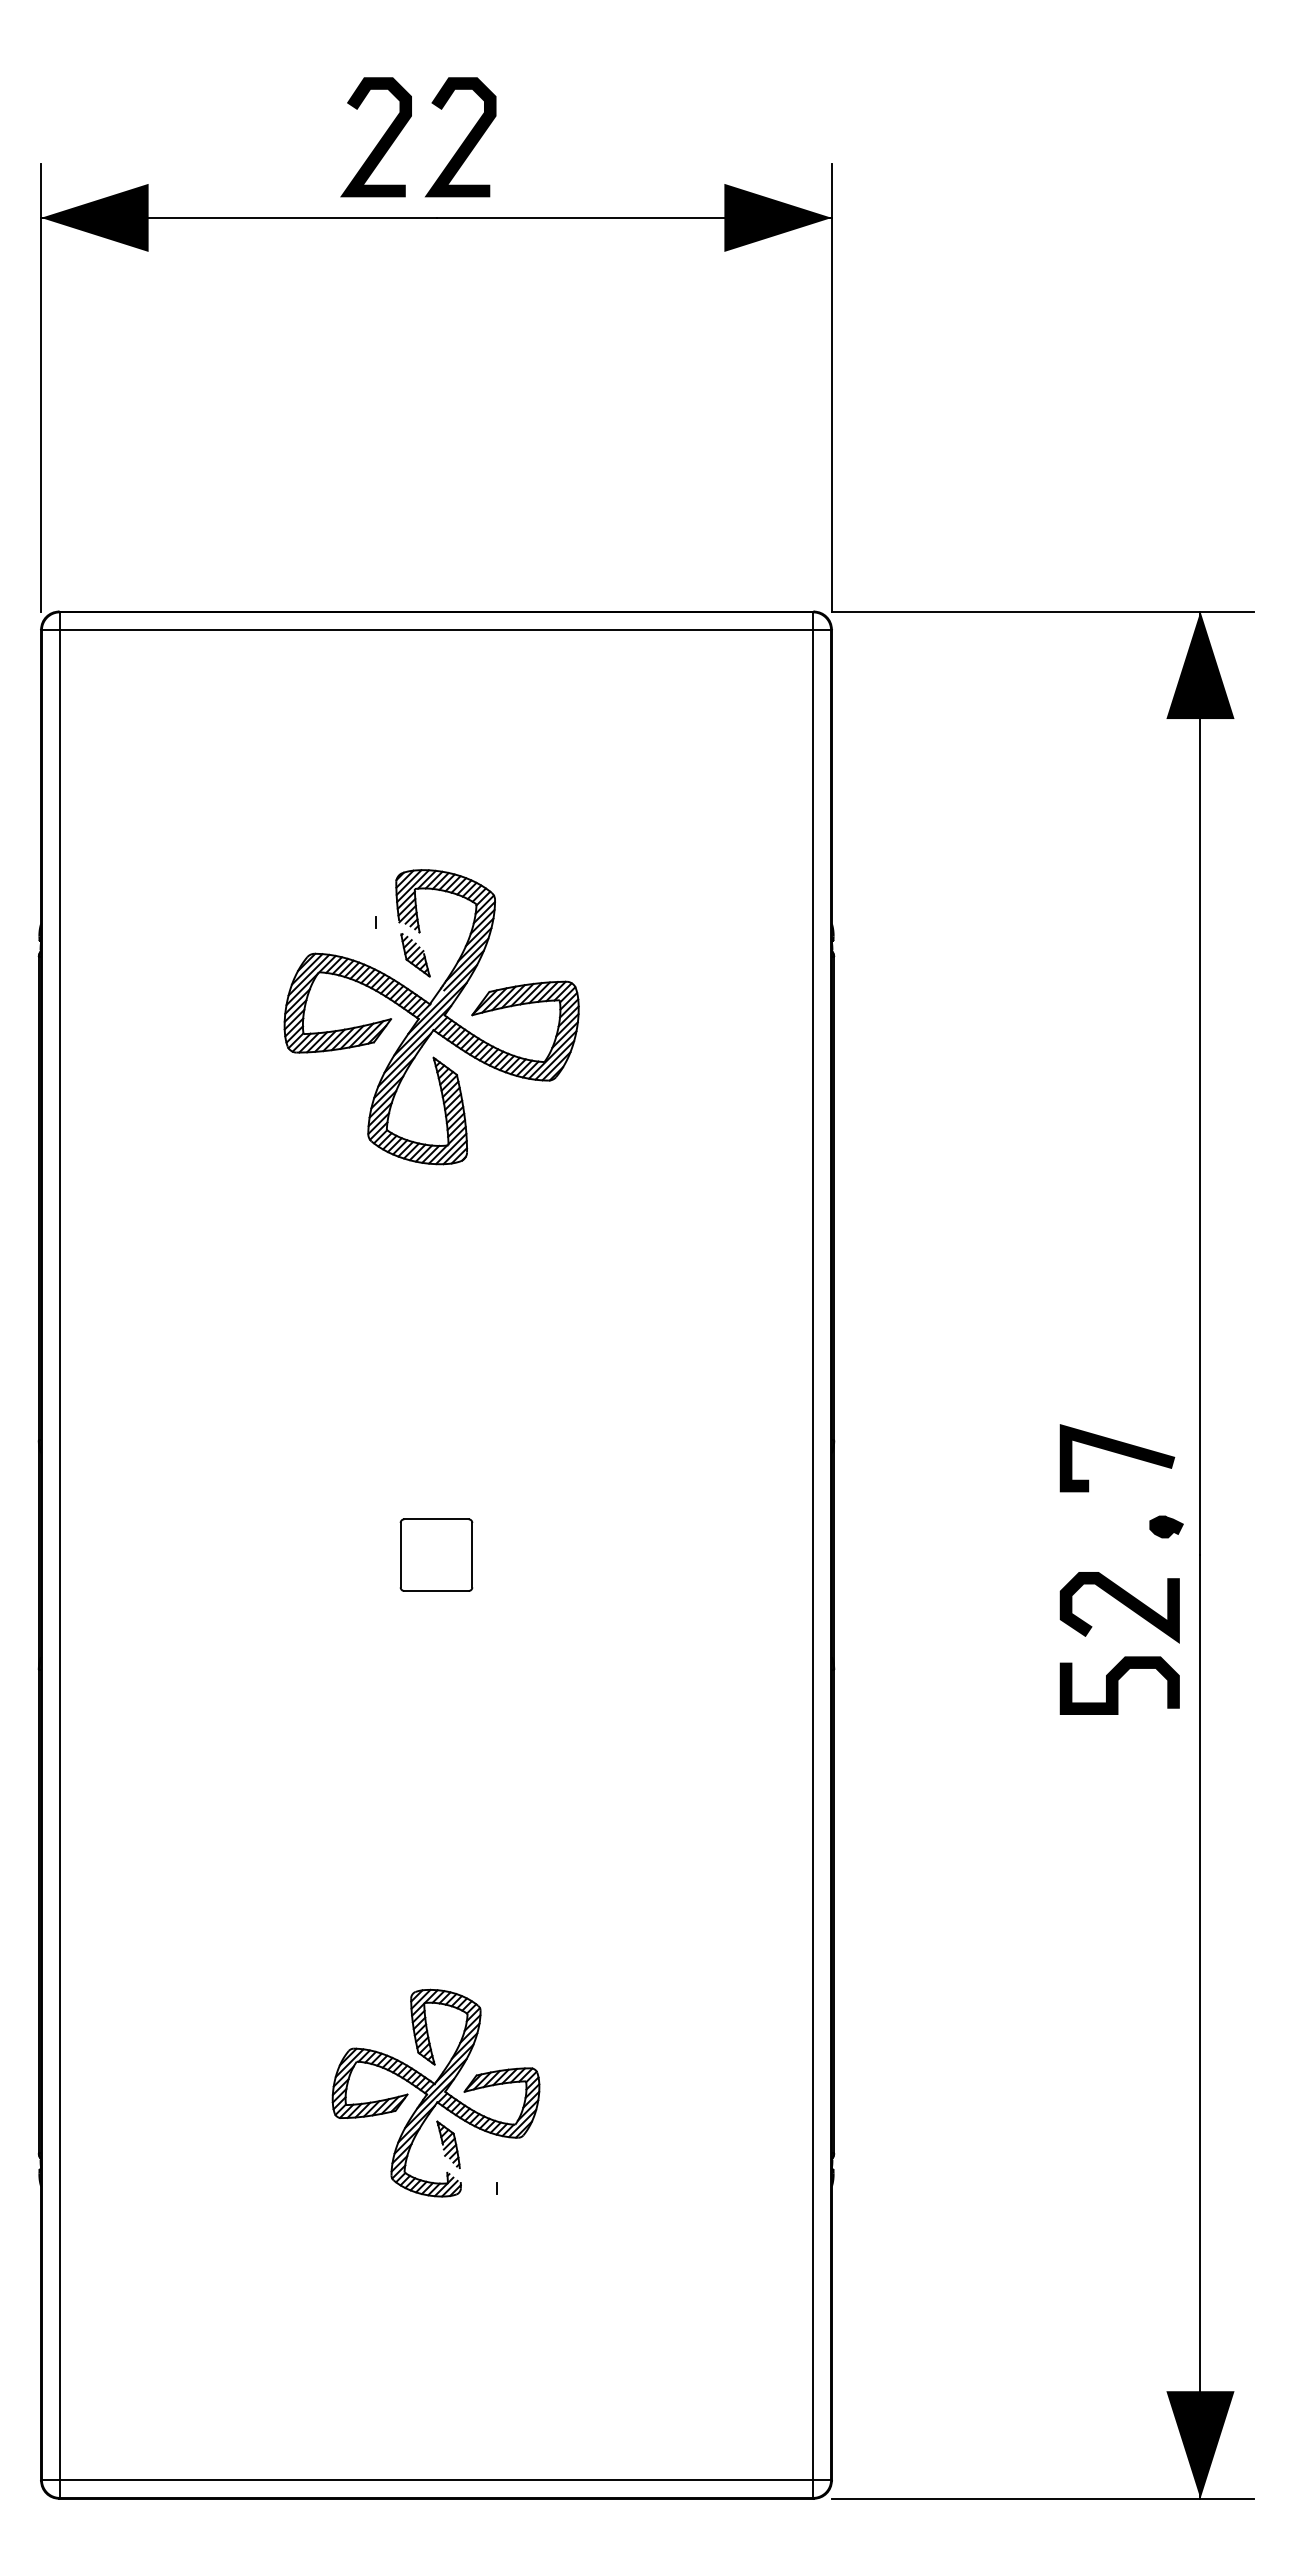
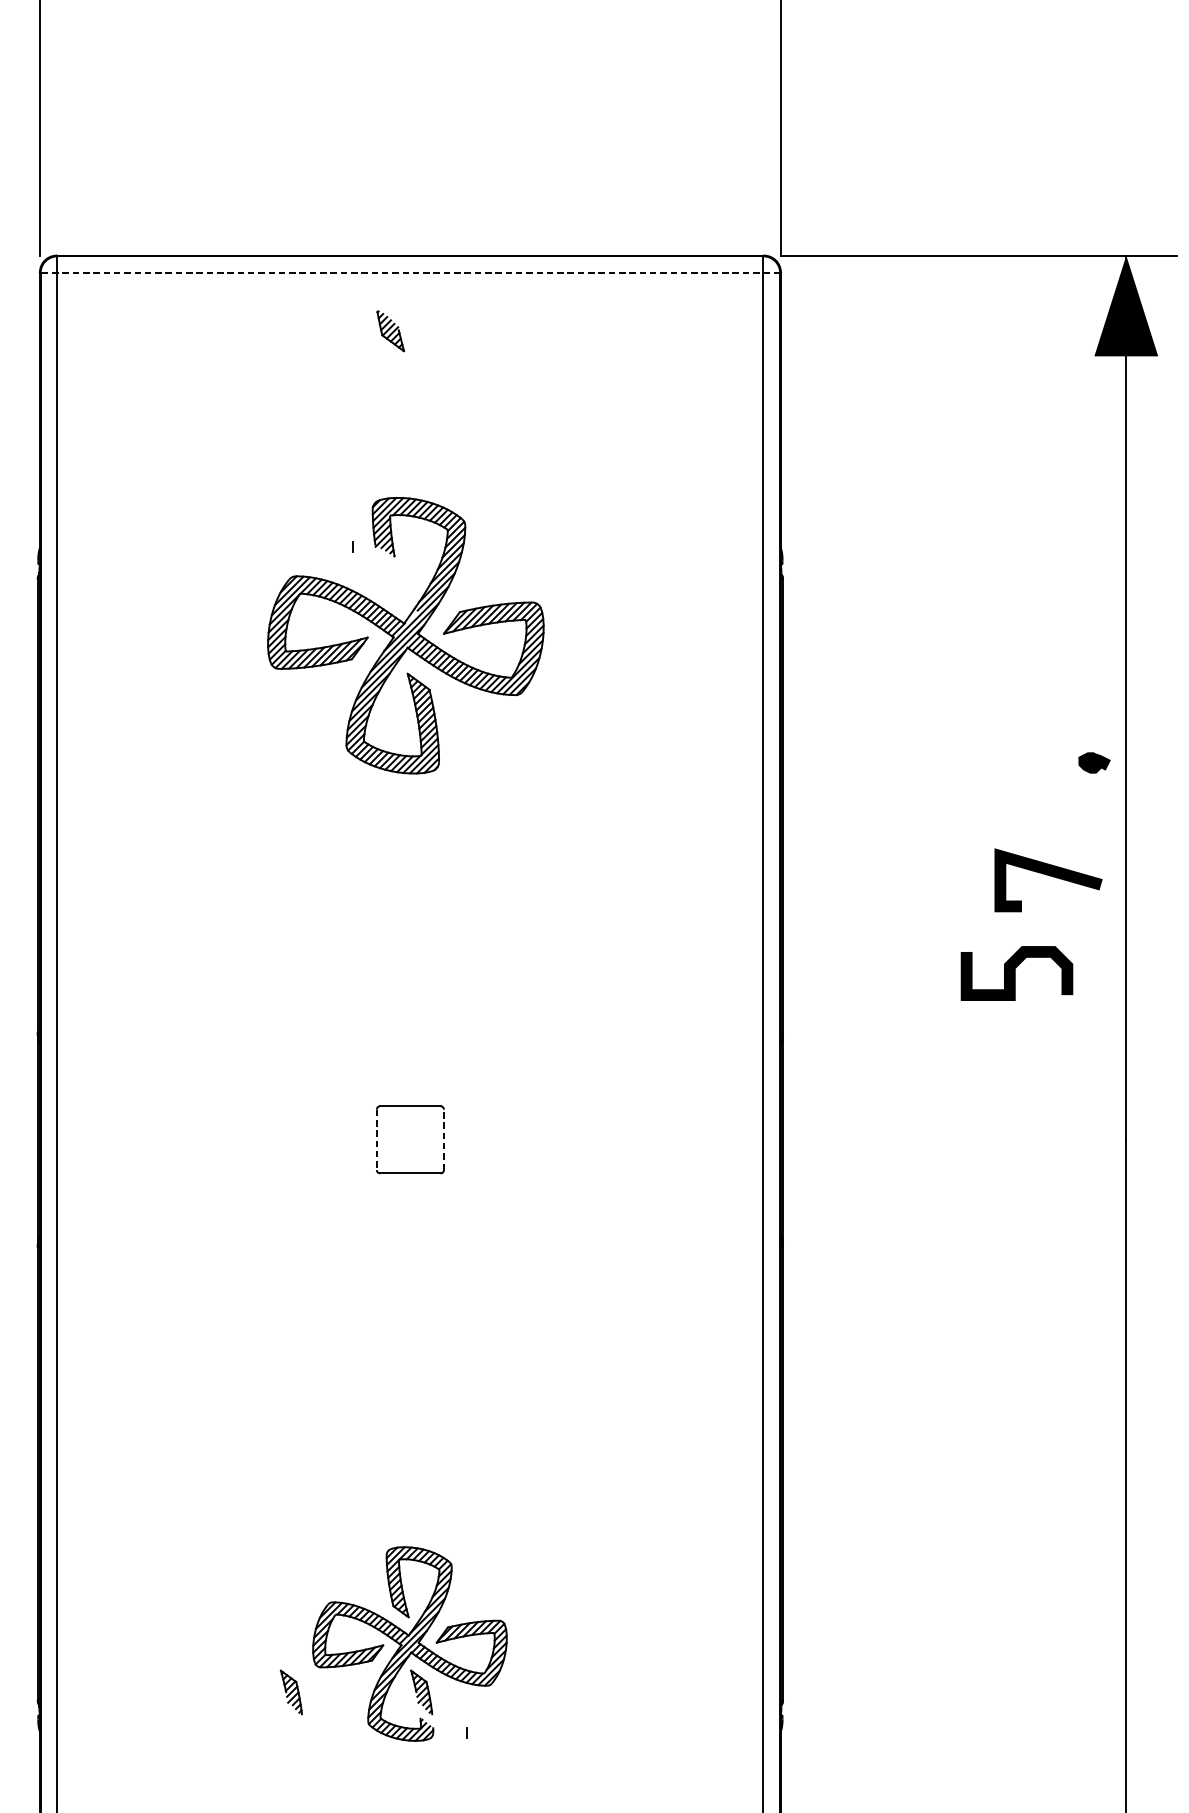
line: (436, 630) -> (410, 273), solid -> dashed
part: (415, 955) -> (390, 331), moved
line: (1117, 1453) -> (1048, 875), moved
part: (1166, 1526) -> (1094, 762), moved
line: (472, 1554) -> (444, 1139), solid -> dashed
line: (400, 1555) -> (376, 1140), solid -> dashed
curve: (1121, 1603) -> (1052, 1185), removed
curve: (1118, 1685) -> (1015, 973), moved
part: (309, 2144) -> (291, 1692), added

